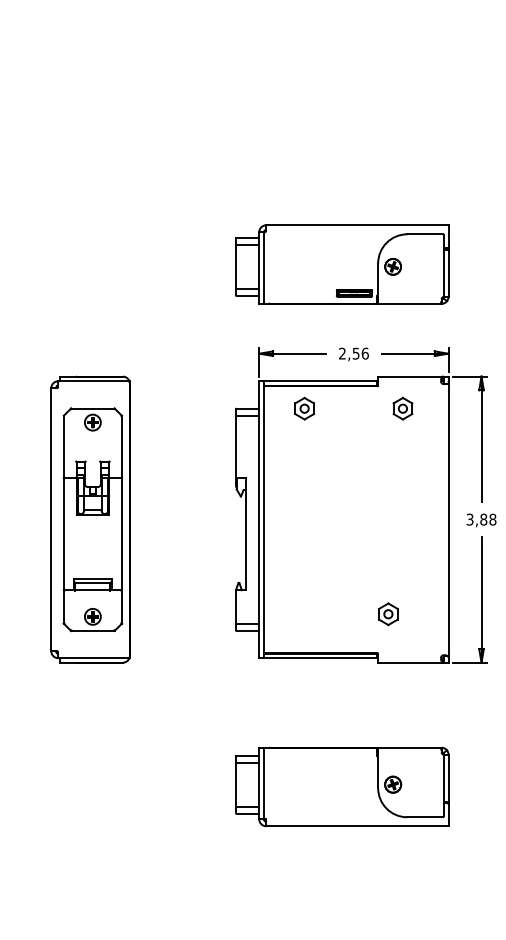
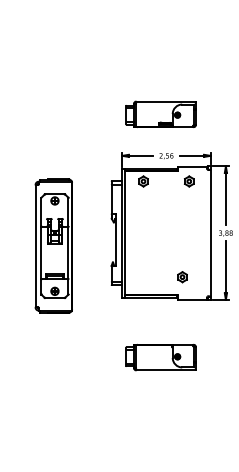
part: (341, 264) -> (160, 114), size x0.7
part: (89, 518) -> (53, 245), moved
part: (341, 786) -> (160, 357), size x0.7

